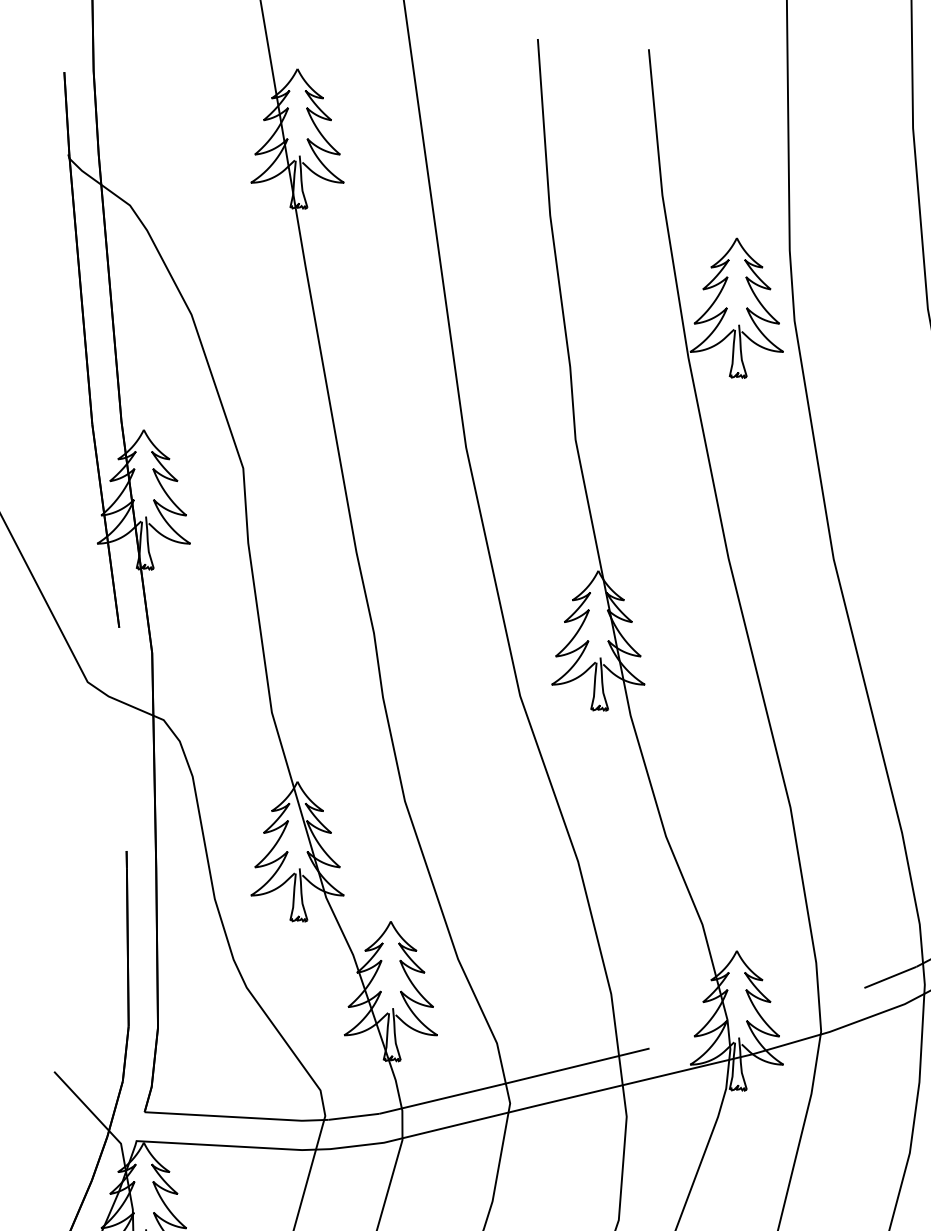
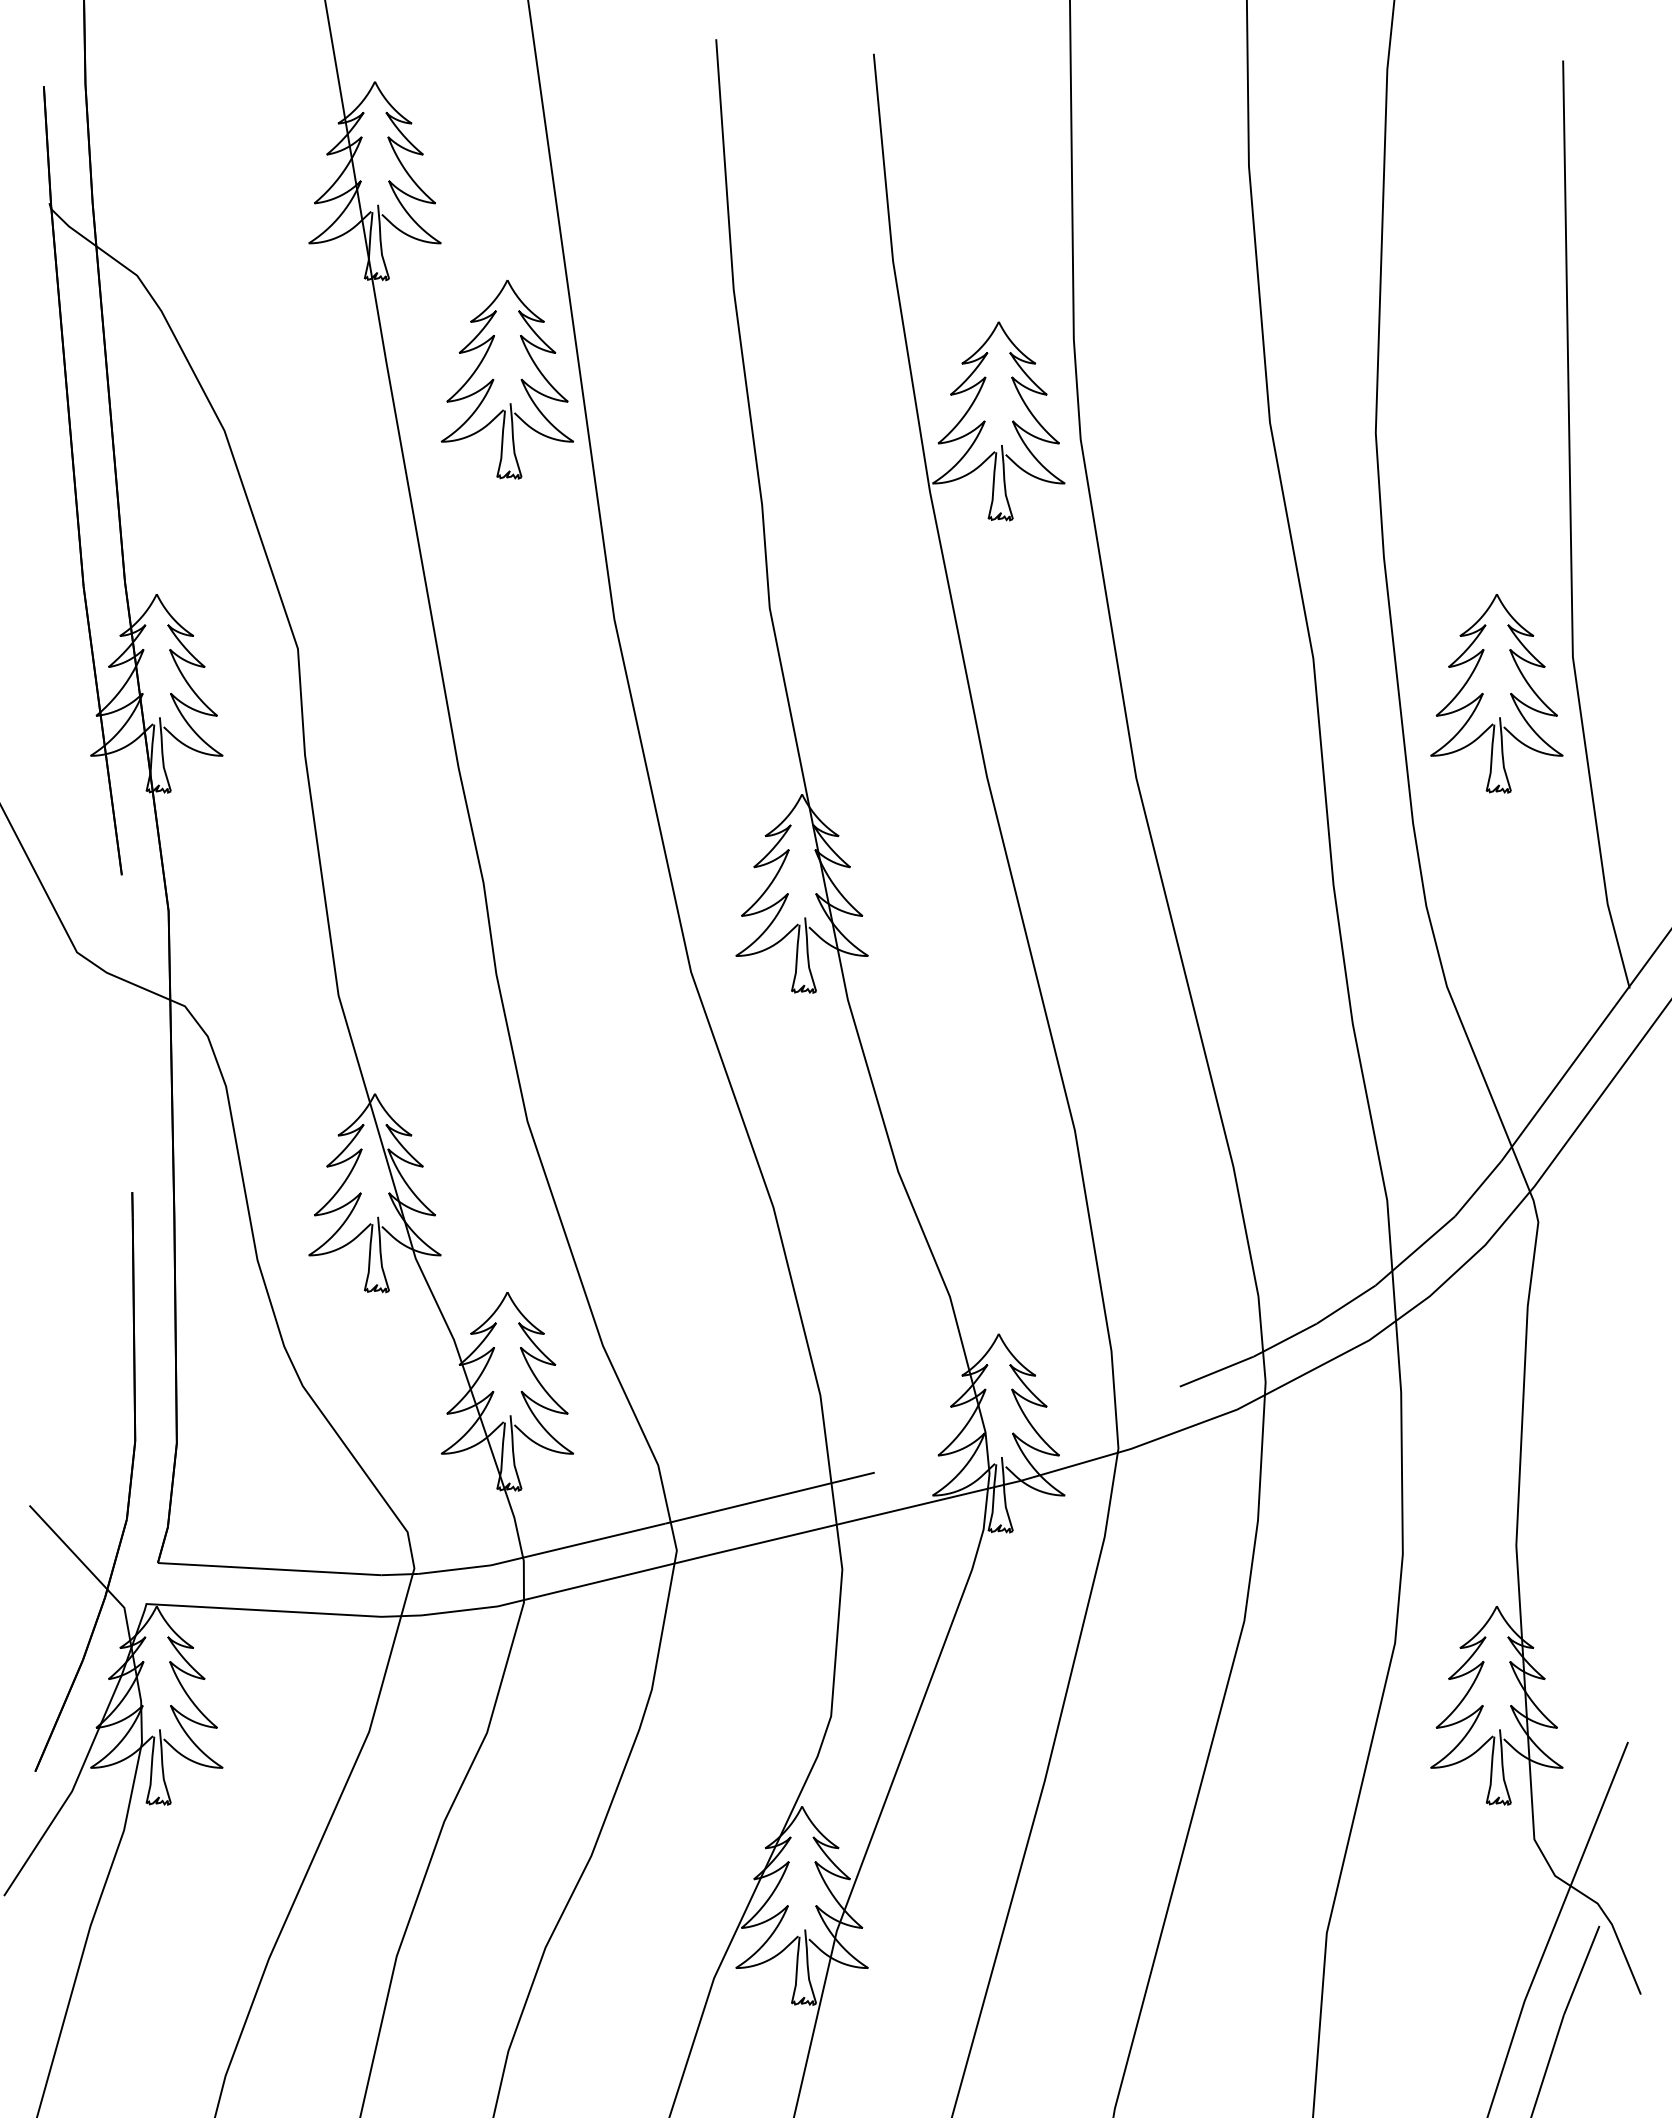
part: (381, 278) -> (494, 379), added

